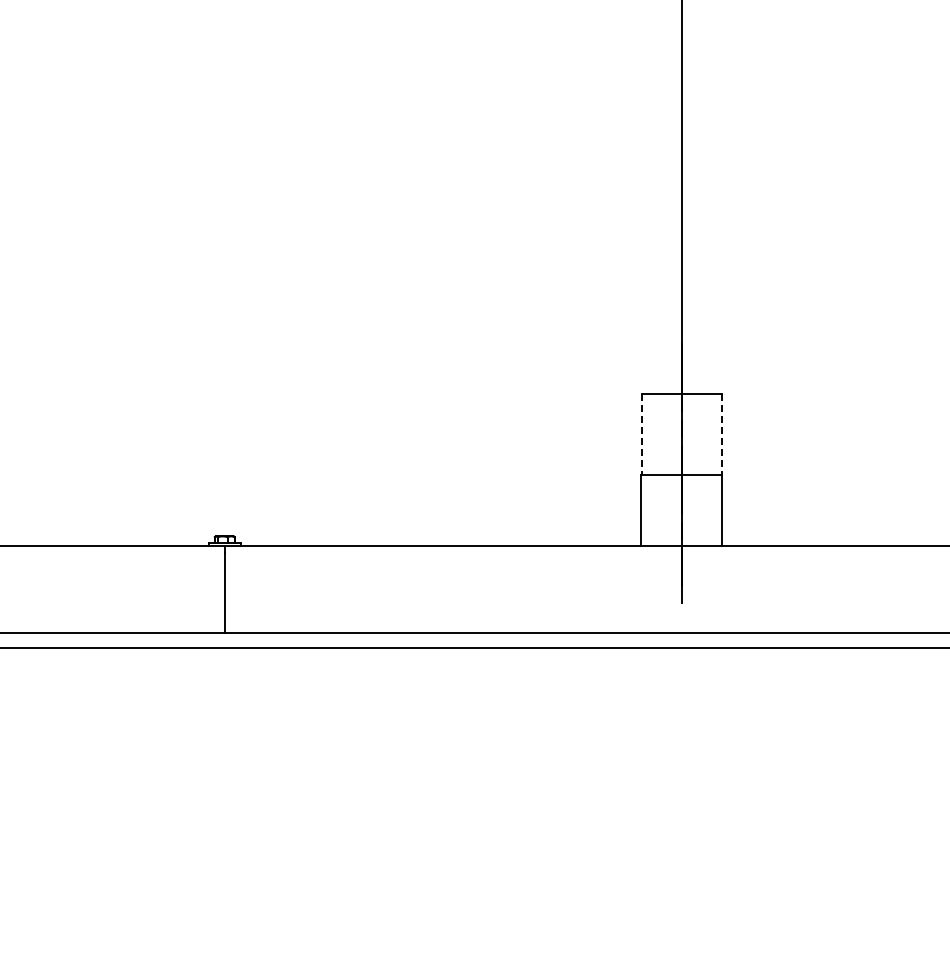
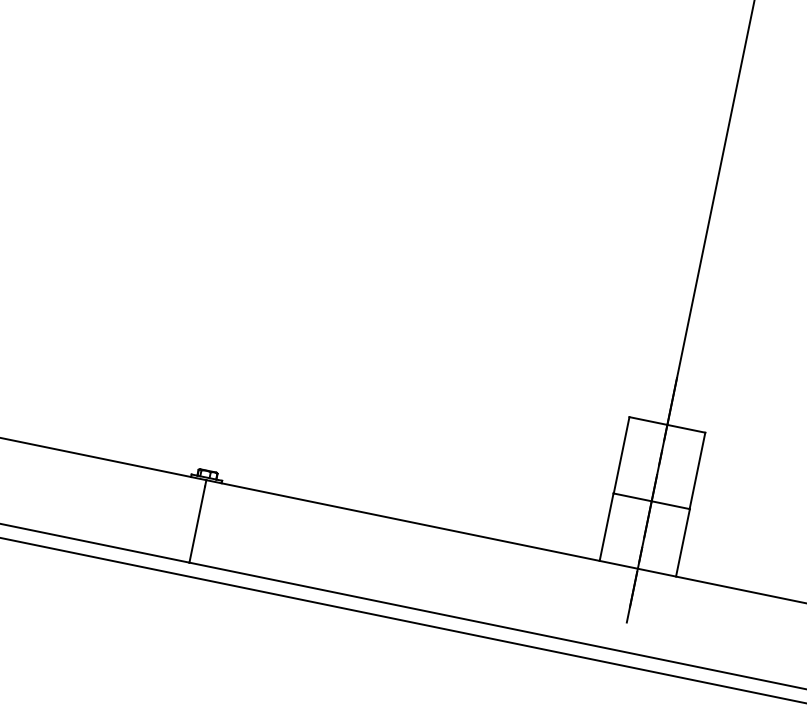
line: (641, 434) -> (621, 455), dashed -> solid
line: (722, 434) -> (697, 471), dashed -> solid

